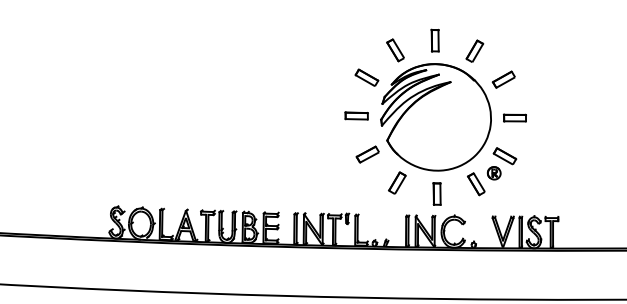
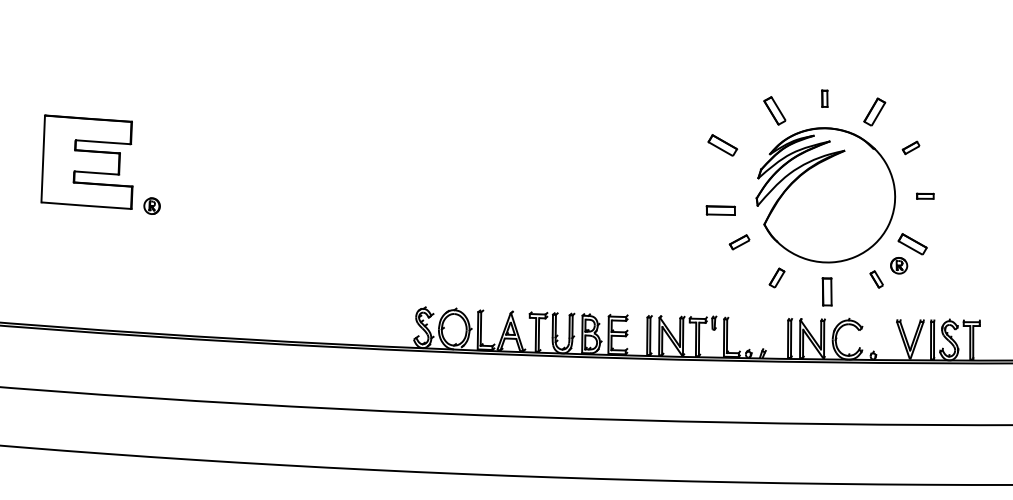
part: (434, 40) -> (824, 98), size x0.6
part: (366, 77) -> (722, 145), moved
part: (503, 79) -> (910, 147), size x0.6
part: (356, 115) -> (720, 210), moved
part: (515, 118) -> (925, 196), size x0.6
part: (367, 154) -> (739, 242), size x0.7
part: (396, 182) -> (776, 277), size x0.7
part: (476, 184) -> (876, 279), size x0.6

